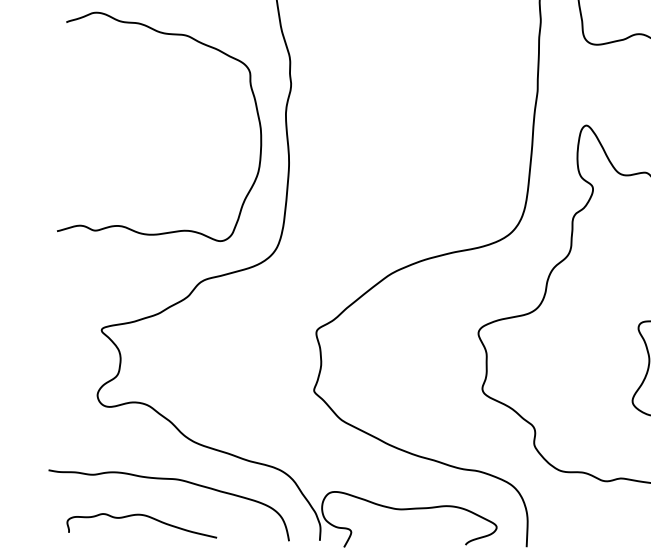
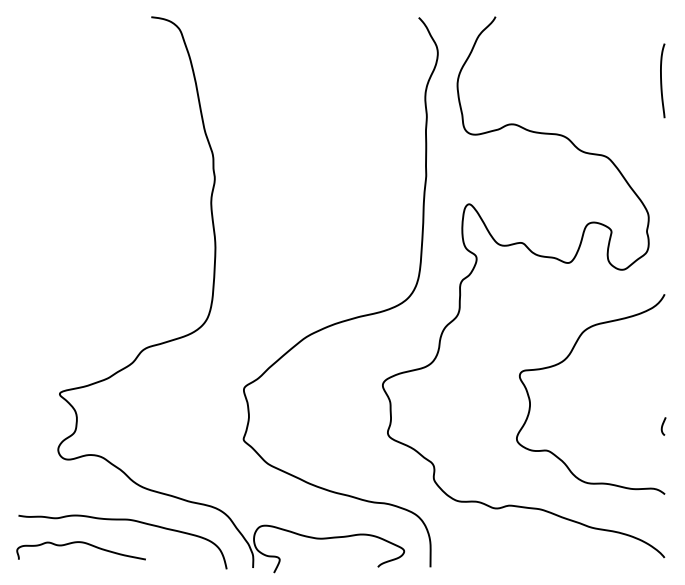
curve: (198, 43) -> (134, 145), removed
curve: (141, 516) -> (80, 543), moved

